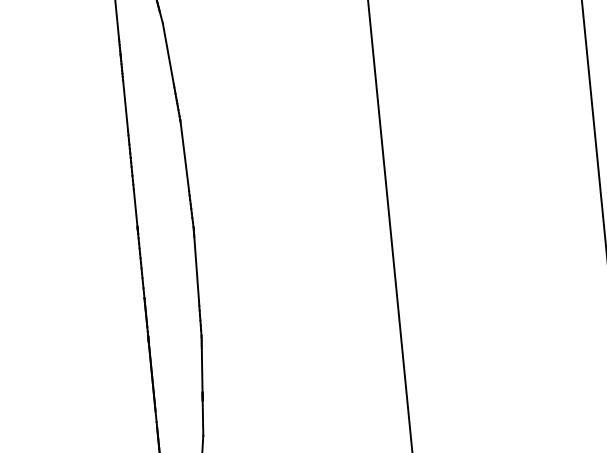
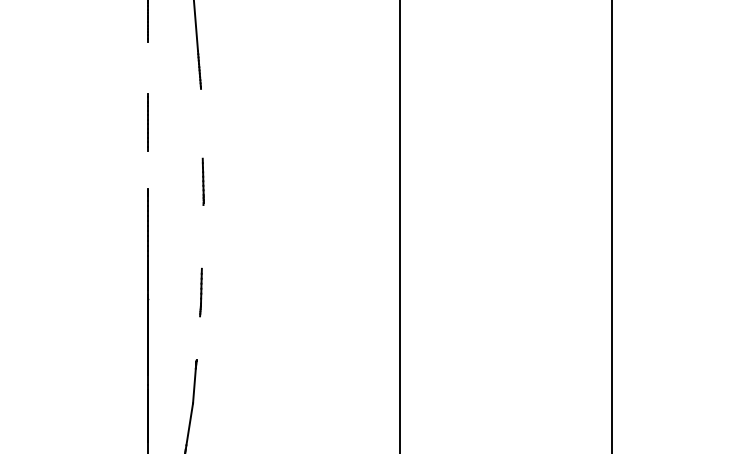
line: (125, 105) -> (147, 67), removed
line: (184, 156) -> (201, 123), removed
line: (135, 207) -> (147, 169), removed
line: (196, 268) -> (202, 236), removed
line: (202, 370) -> (198, 338), removed

